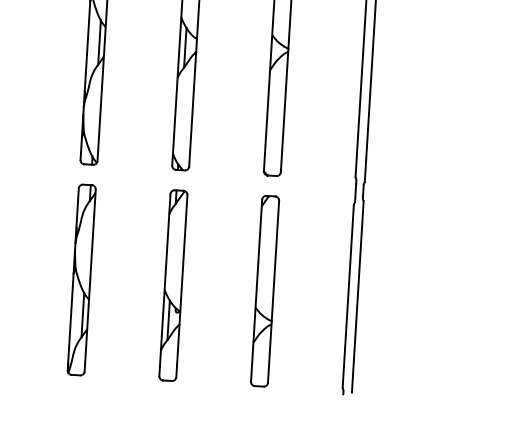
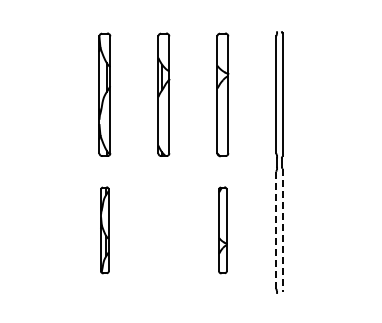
part: (81, 280) -> (104, 230), size x0.7
part: (172, 285) -> (163, 230), removed
part: (264, 291) -> (222, 230), size x0.7
line: (348, 296) -> (276, 230), solid -> dashed
line: (357, 297) -> (282, 230), solid -> dashed

